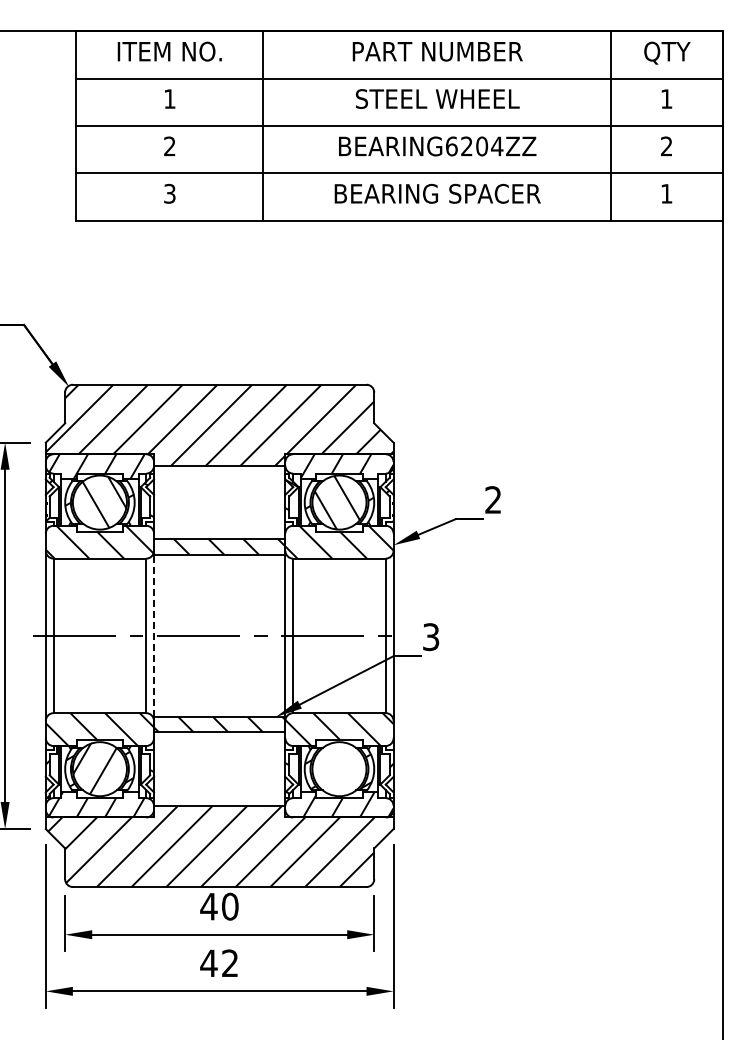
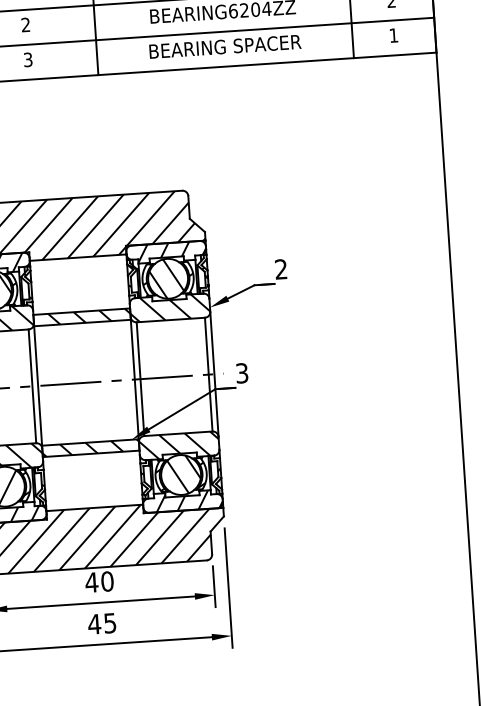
line: (154, 635) -> (38, 385), dashed -> solid
hatch: (343, 768) -> (184, 474), added
text: (229, 963) -> (109, 623), 42 -> 45

